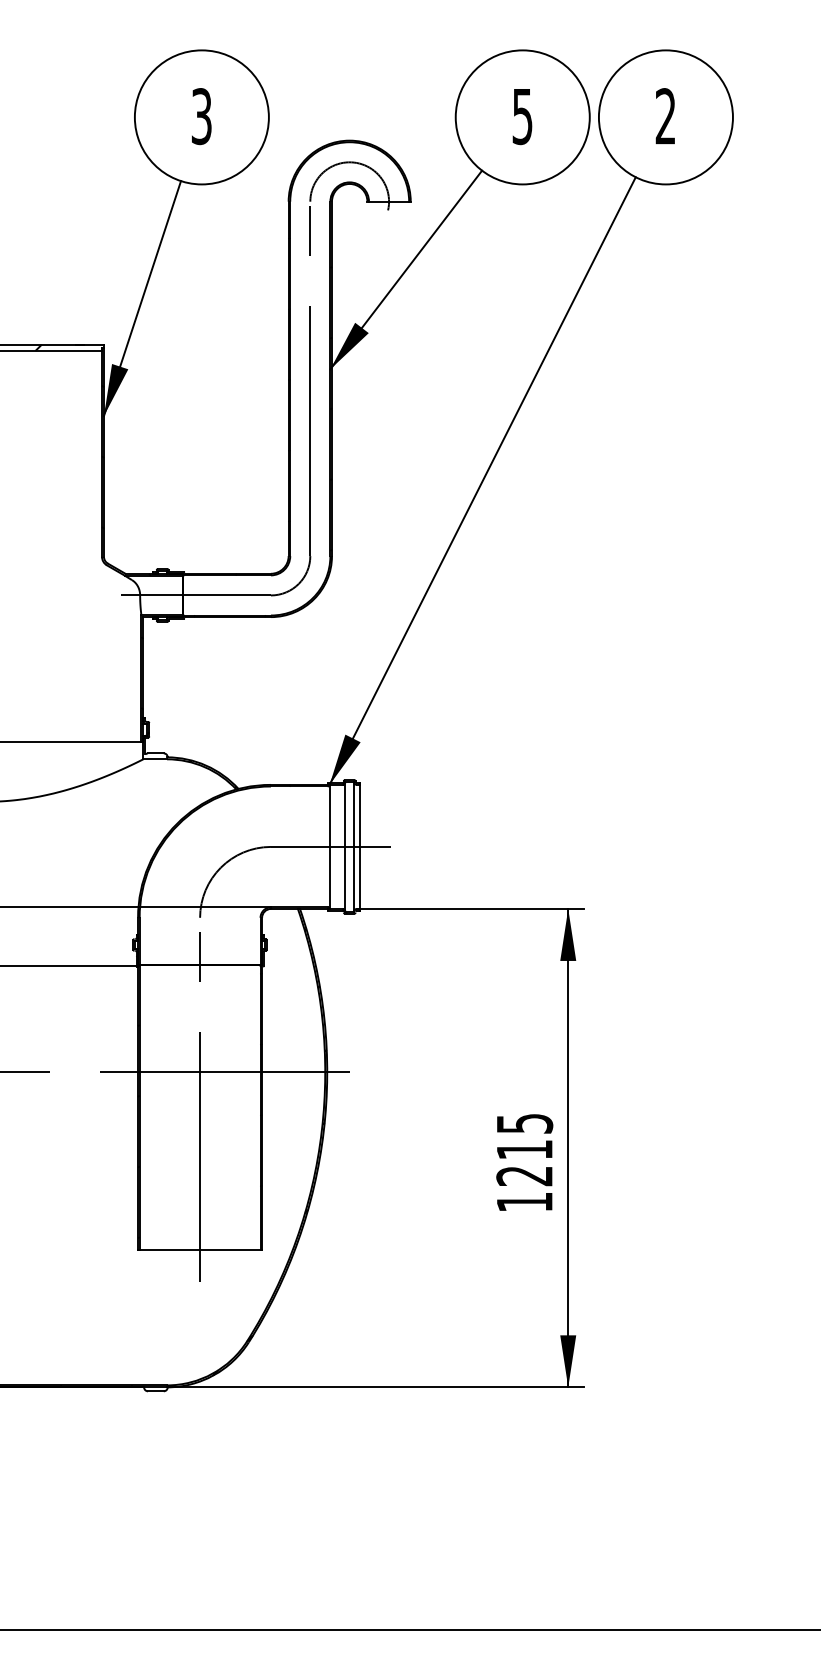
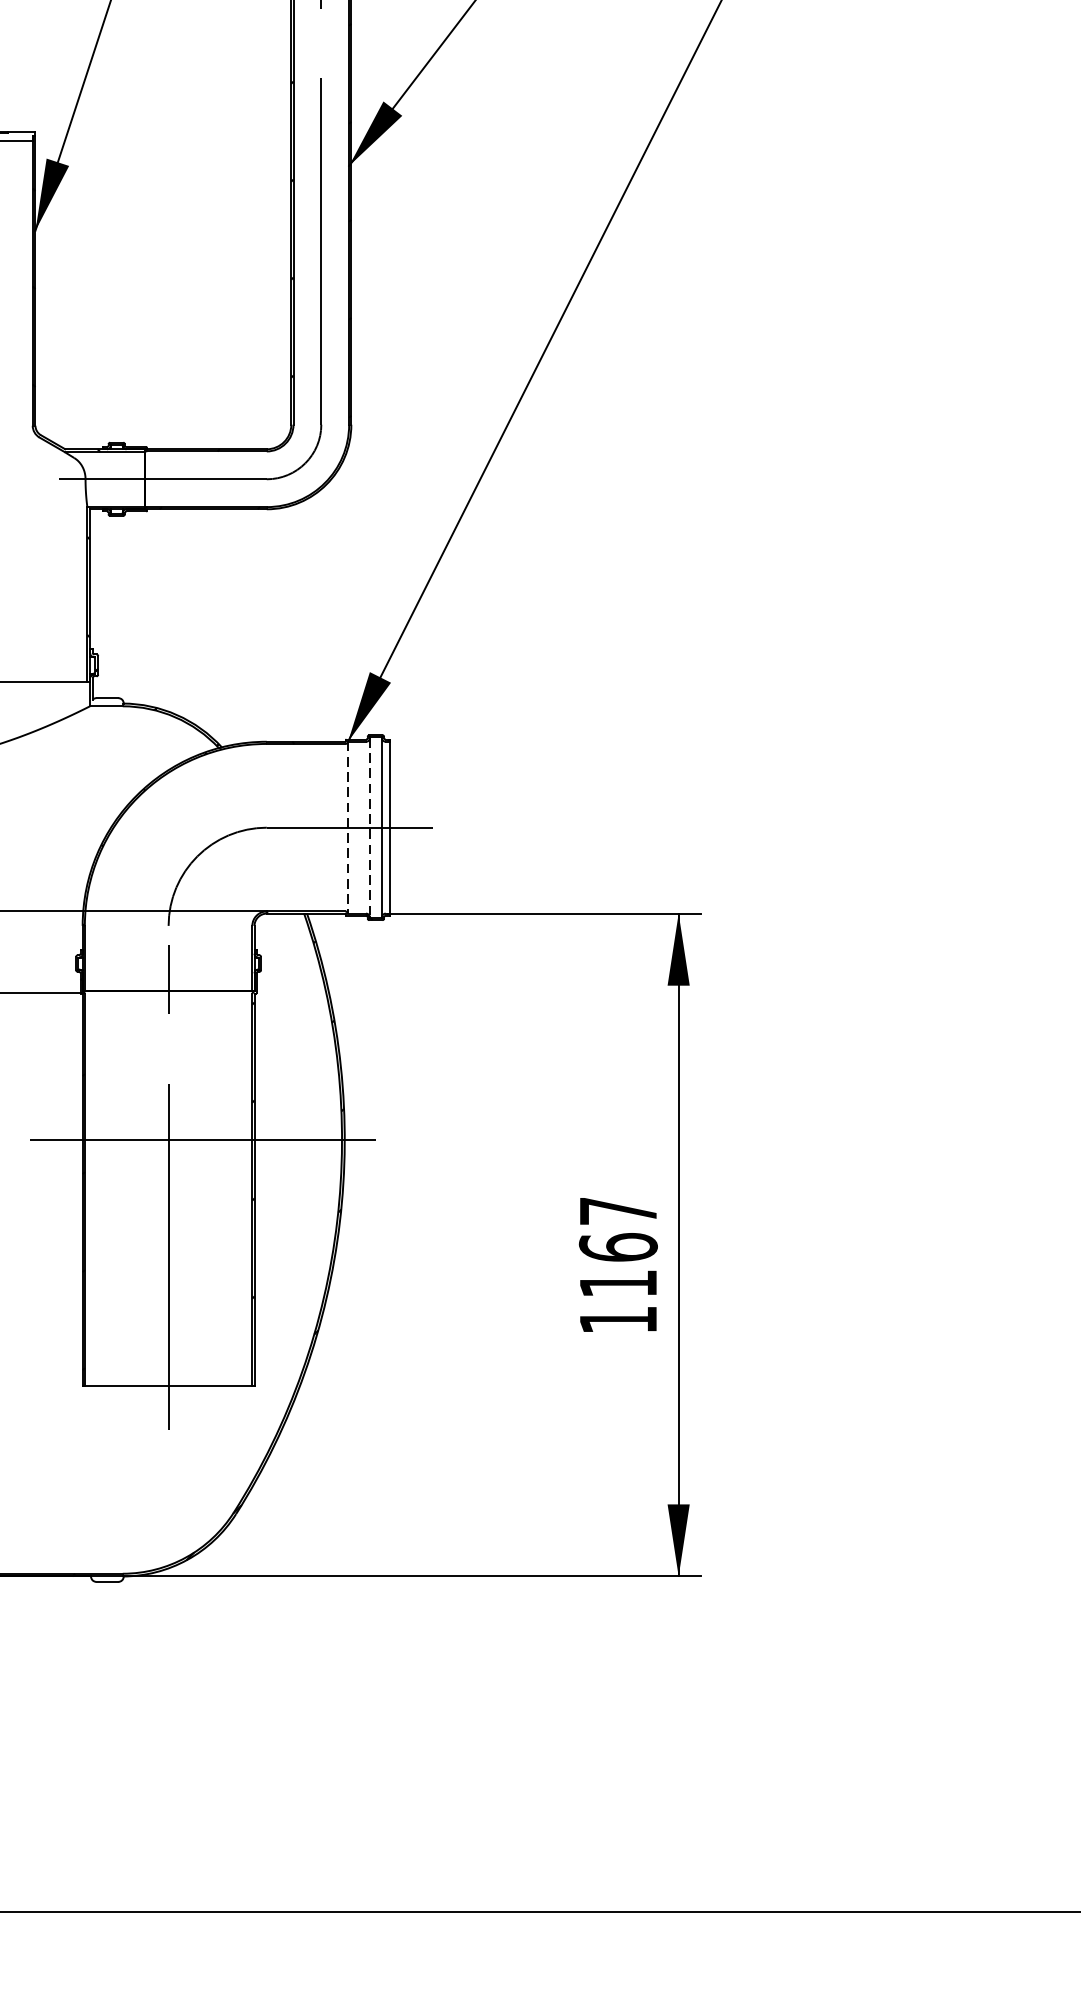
line: (345, 846) -> (370, 827), solid -> dashed
line: (329, 847) -> (347, 828), solid -> dashed
text: (524, 1150) -> (618, 1248), 1215 -> 1167

